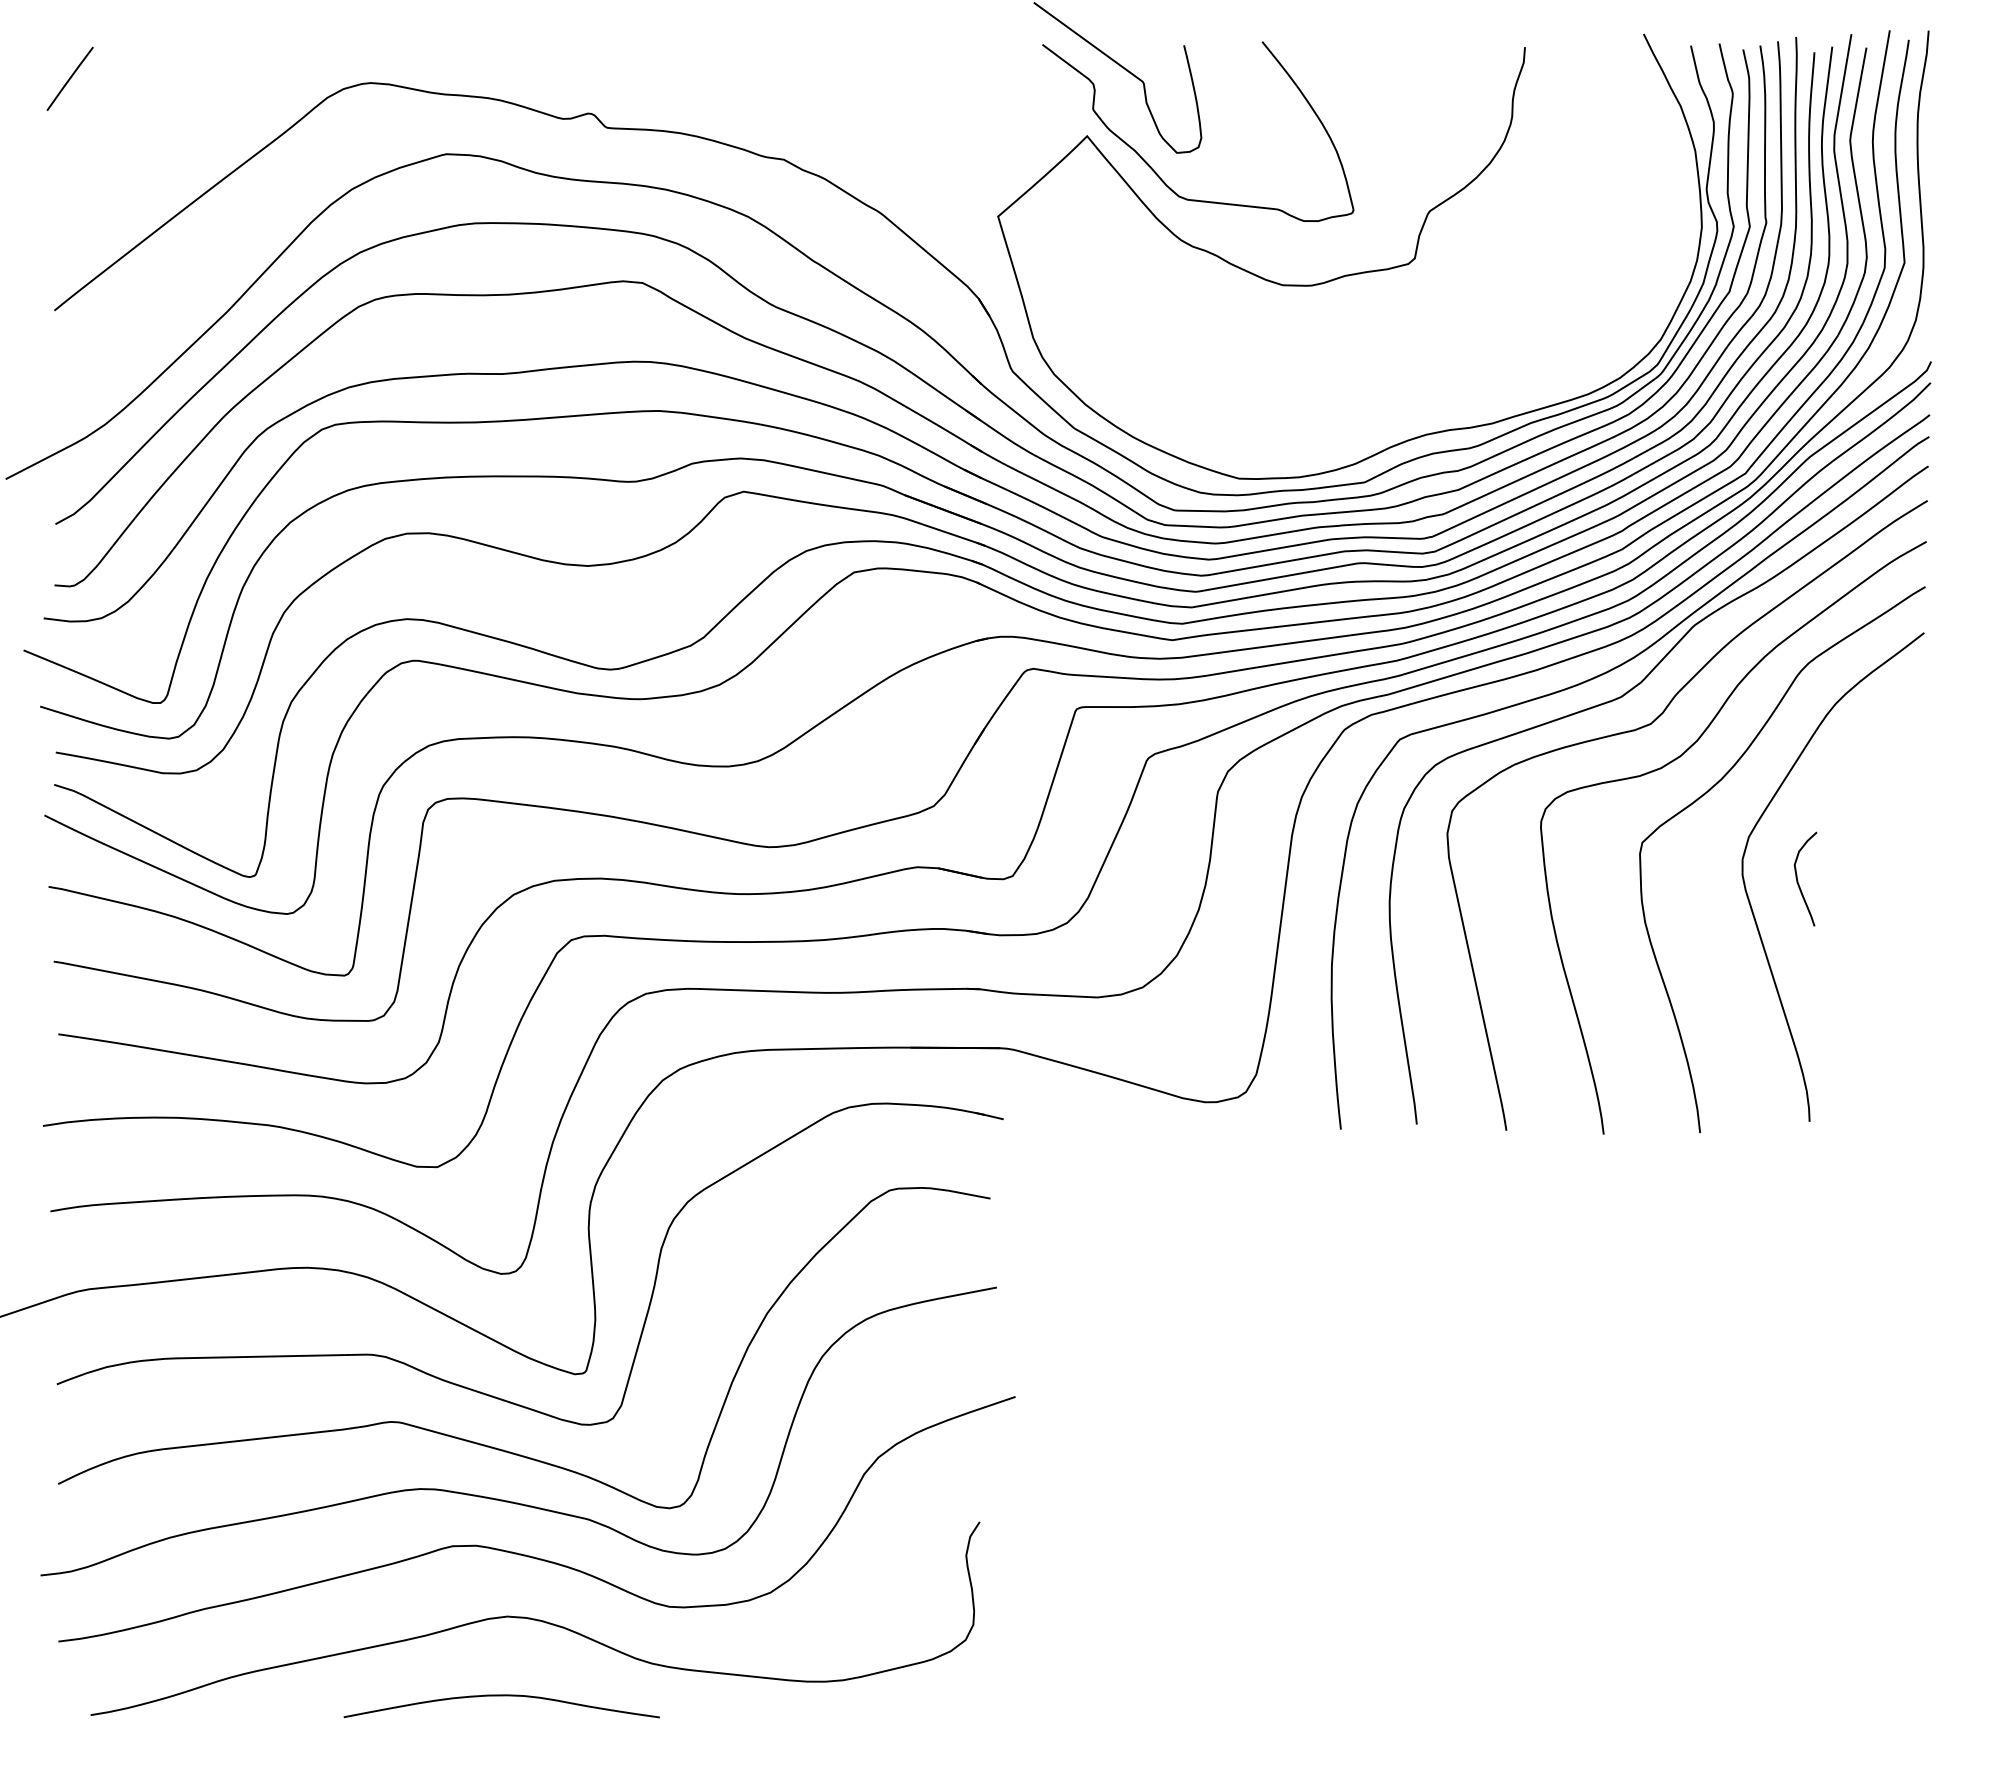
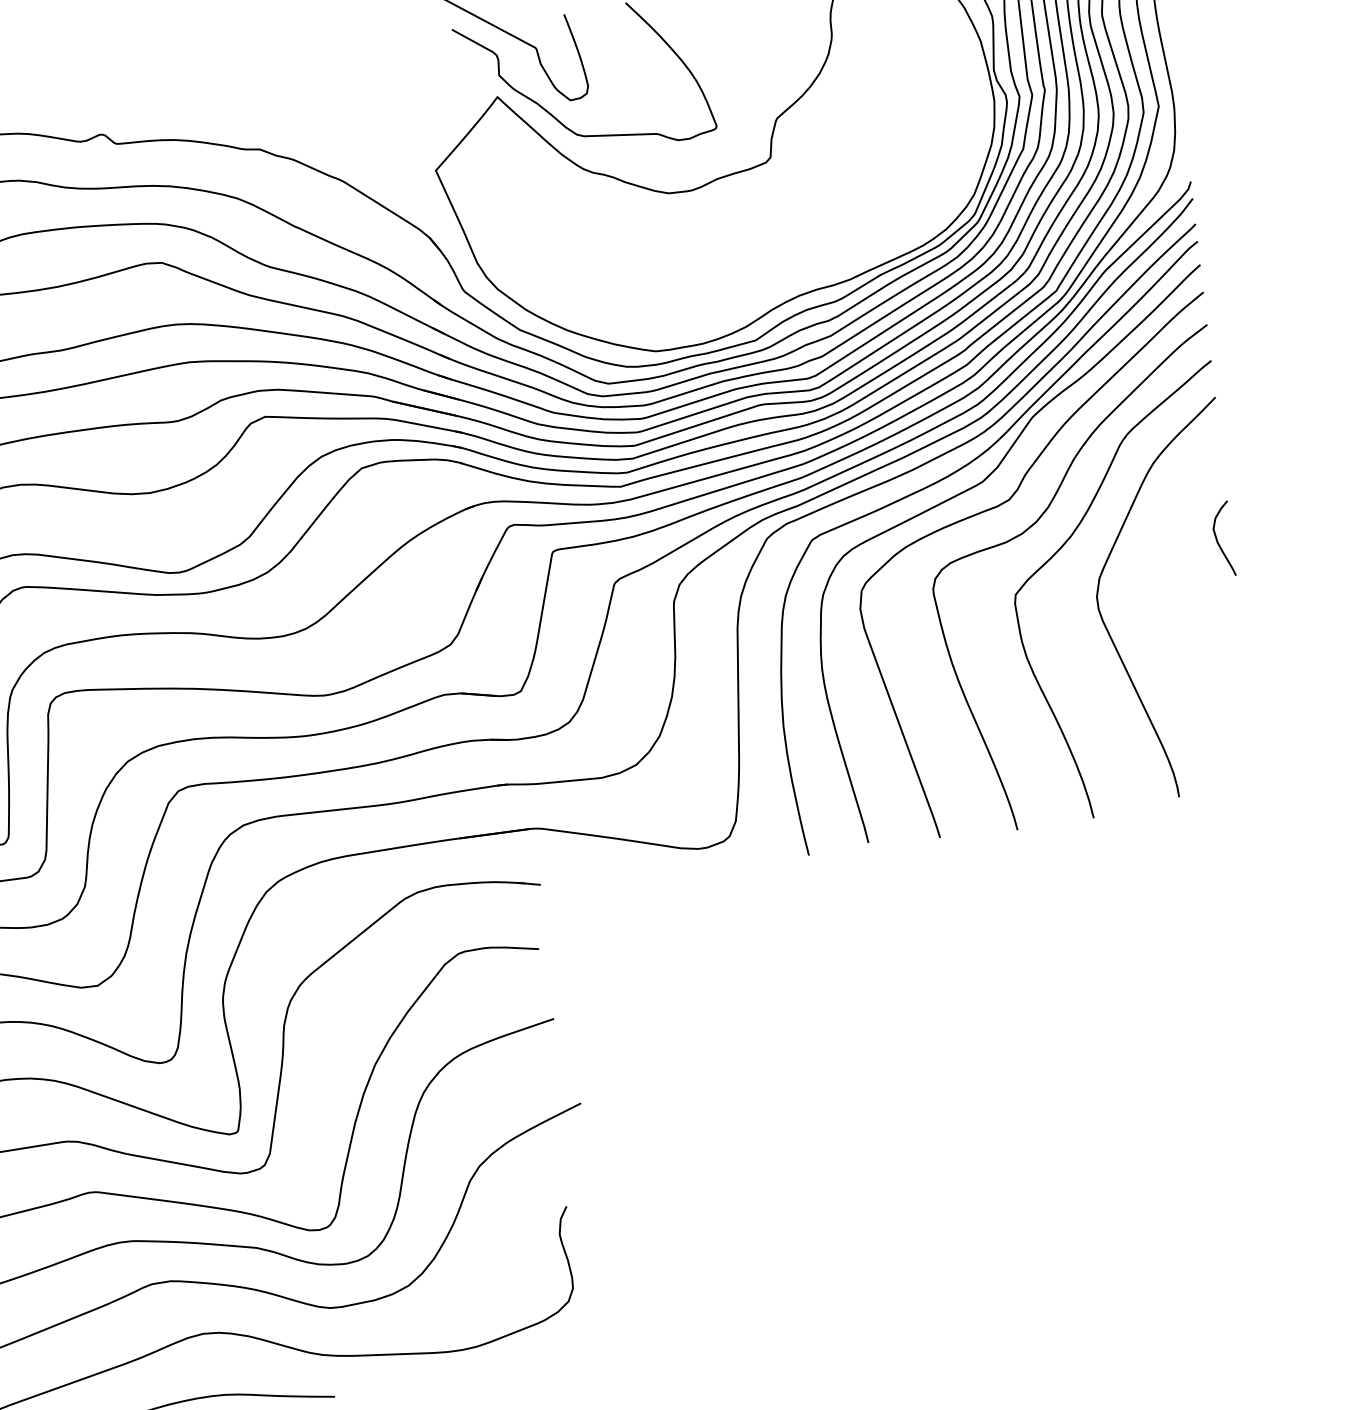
curve: (1798, 880) -> (1218, 541), moved

